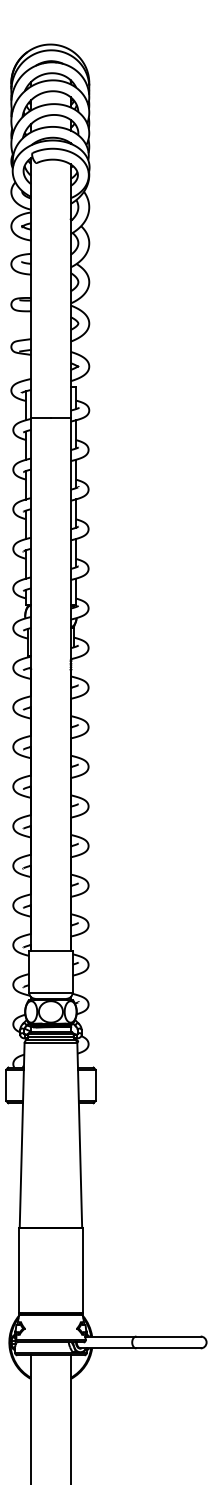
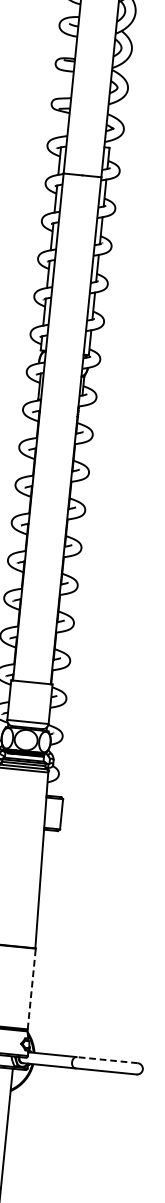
line: (82, 1269) -> (31, 988), solid -> dashed
line: (168, 1336) -> (107, 1060), solid -> dashed

